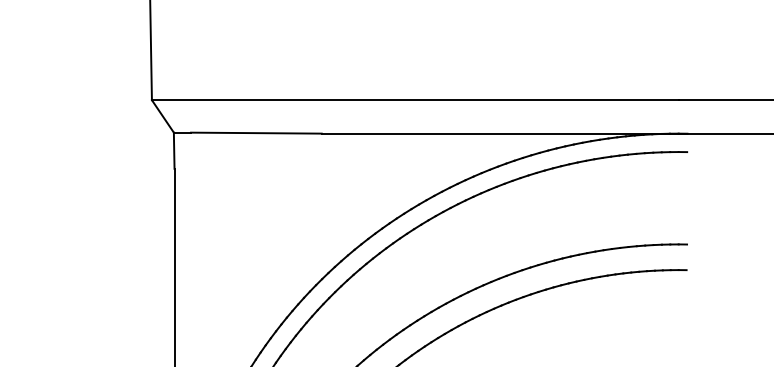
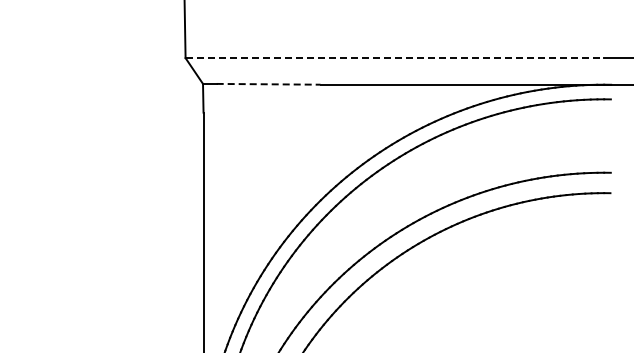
line: (416, 100) -> (395, 58), solid -> dashed
line: (256, 133) -> (268, 84), solid -> dashed

